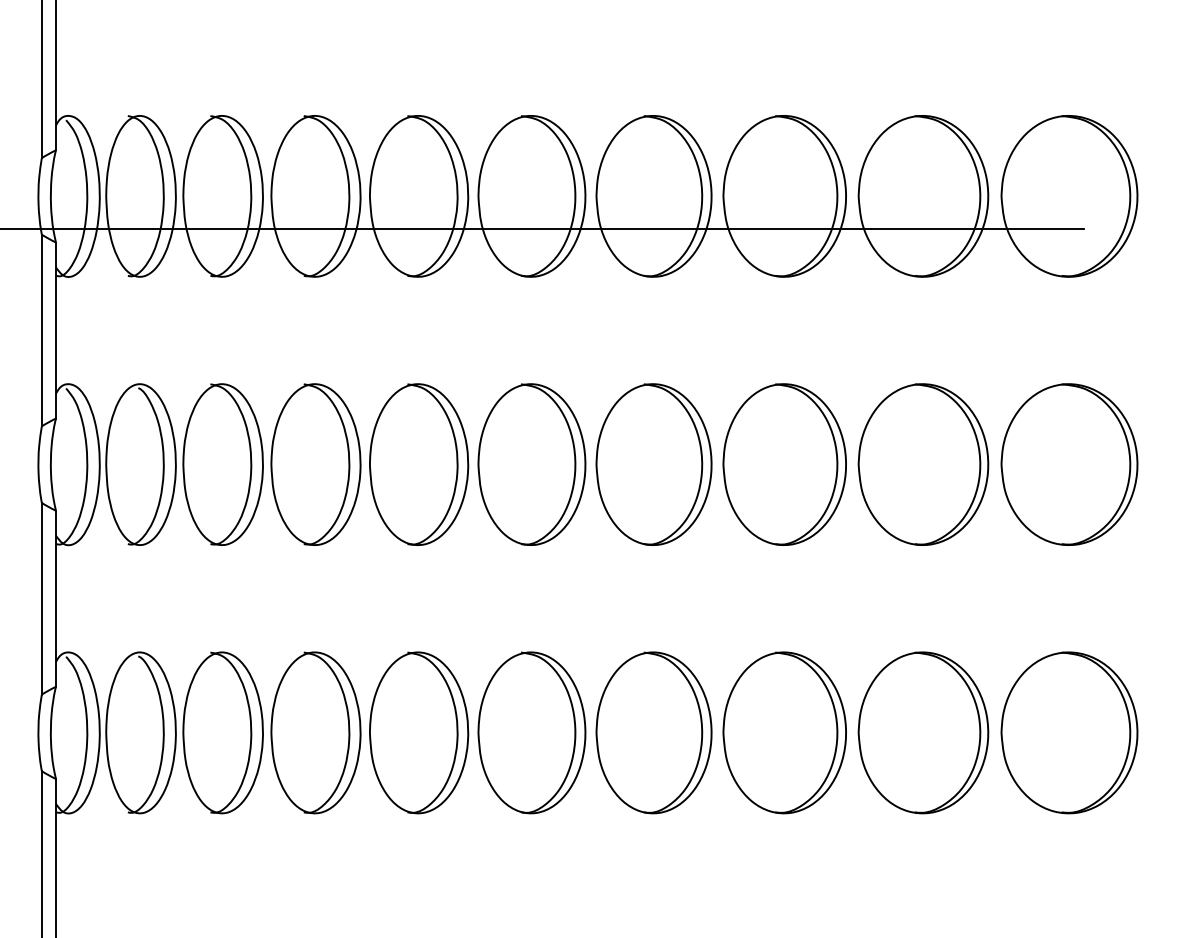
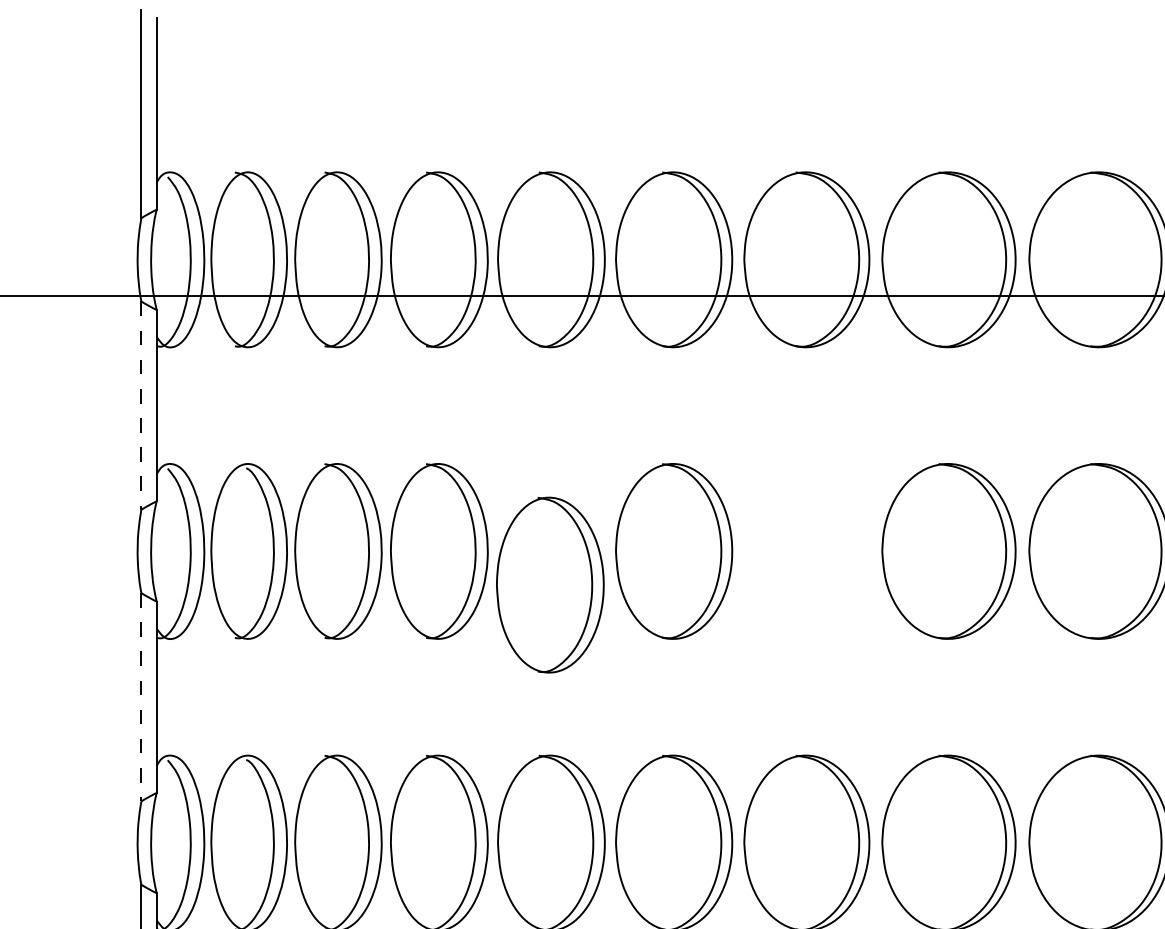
line: (41, 330) -> (140, 405), solid -> dashed
part: (419, 464) -> (550, 584), moved
part: (653, 464) -> (806, 551), removed
line: (41, 598) -> (140, 696), solid -> dashed

